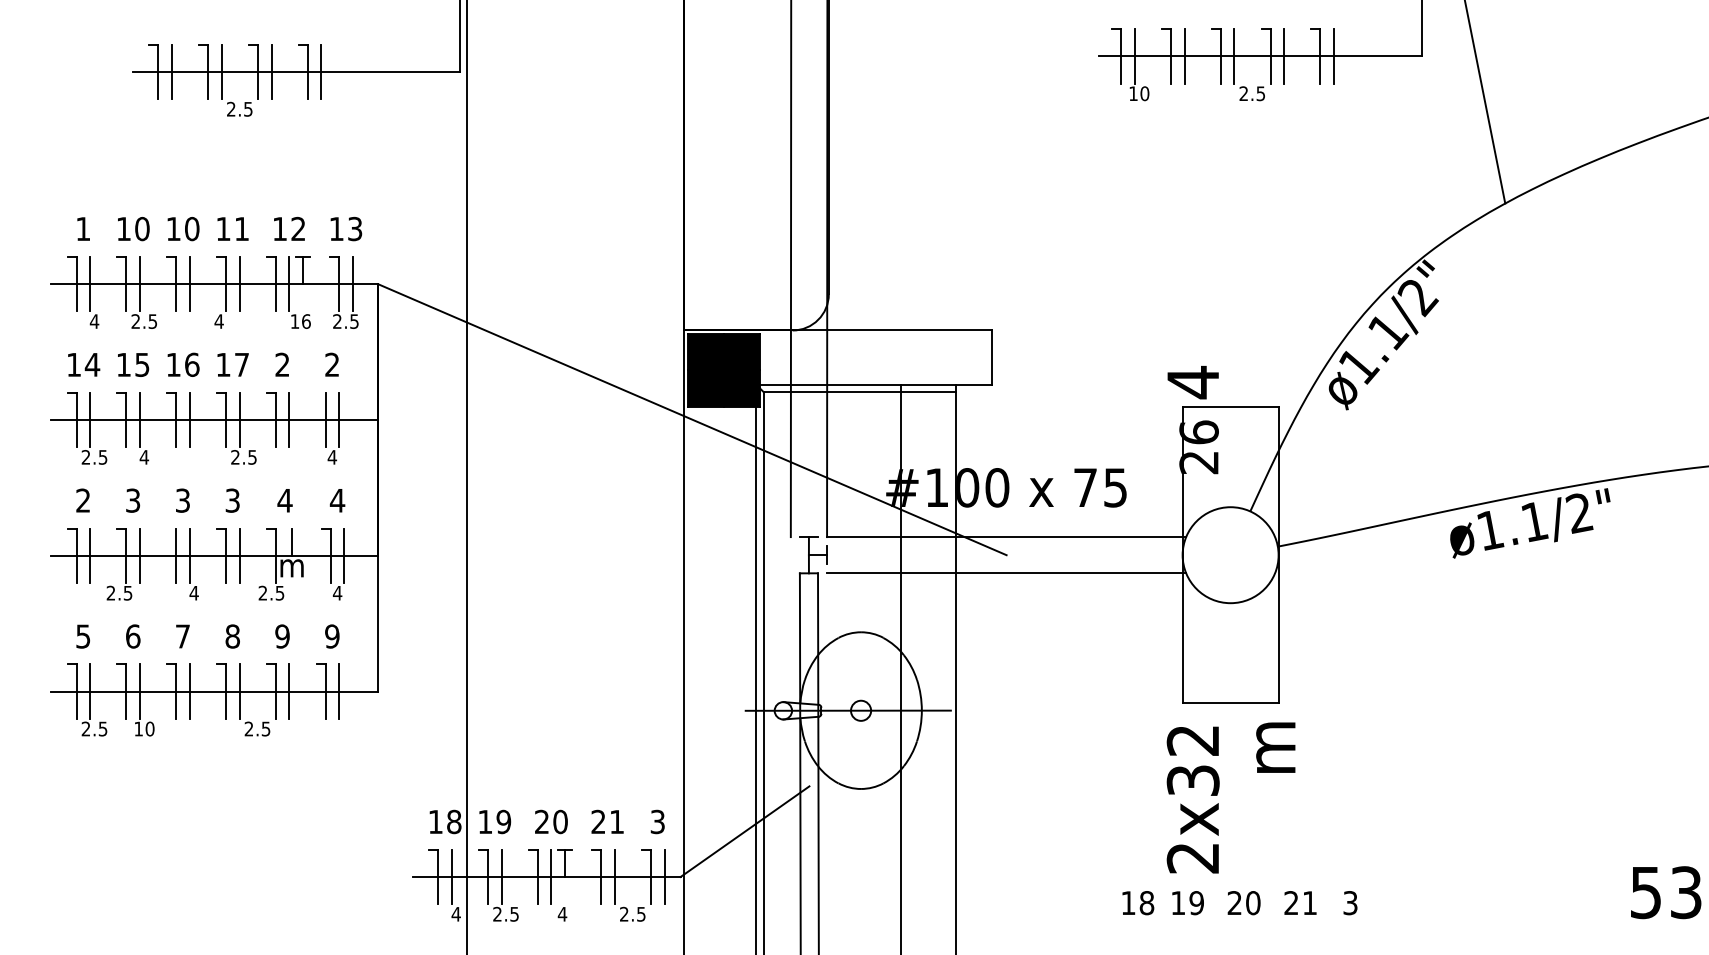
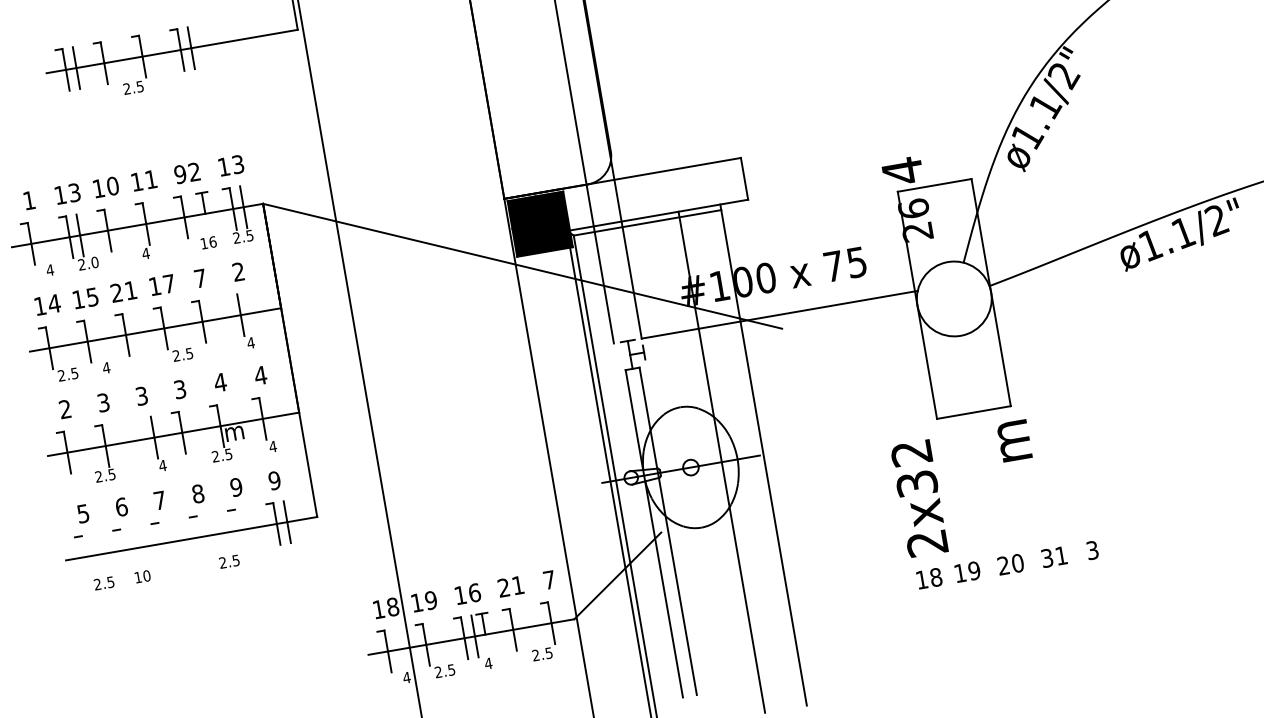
line: (221, 71) -> (114, 61), removed
line: (271, 71) -> (152, 54), removed
text: (279, 228) -> (179, 174), 12 -> 92
text: (142, 229) -> (74, 193), 10 -> 13
line: (90, 284) -> (42, 242), removed
line: (189, 284) -> (118, 229), removed
line: (239, 284) -> (156, 222), removed
line: (289, 284) -> (195, 215), removed
text: (152, 321) -> (94, 262), 2.5 -> 2.0
text: (182, 364) -> (123, 291), 16 -> 21
text: (282, 364) -> (200, 278), 2 -> 7
line: (90, 419) -> (60, 346), removed
line: (139, 419) -> (97, 339), removed
line: (189, 419) -> (136, 332), removed
line: (239, 419) -> (174, 326), removed
line: (289, 419) -> (213, 319), removed
line: (339, 419) -> (251, 312), removed
line: (292, 541) -> (231, 412), removed
line: (90, 555) -> (78, 450), removed
line: (139, 555) -> (115, 444), removed
line: (176, 555) -> (144, 439), removed
line: (239, 555) -> (192, 430), removed
line: (344, 555) -> (273, 416), removed
line: (1006, 573) -> (784, 342), removed
line: (76, 691) -> (85, 556), removed
line: (90, 691) -> (96, 555), removed
line: (126, 691) -> (123, 550), removed
line: (139, 691) -> (133, 548), removed
line: (176, 691) -> (162, 543), removed
line: (189, 691) -> (172, 541), removed
line: (226, 691) -> (200, 537), removed
line: (239, 691) -> (210, 535), removed
line: (275, 691) -> (238, 530), removed
line: (289, 691) -> (249, 528), removed
text: (1192, 799) -> (918, 498), moved
text: (551, 821) -> (467, 593), 20 -> 16
text: (657, 821) -> (549, 579), 3 -> 7
line: (451, 876) -> (398, 649), removed
line: (501, 876) -> (436, 642), removed
line: (614, 876) -> (523, 627), removed
line: (664, 876) -> (561, 621), removed
text: (1291, 903) -> (1047, 558), 21 -> 31

